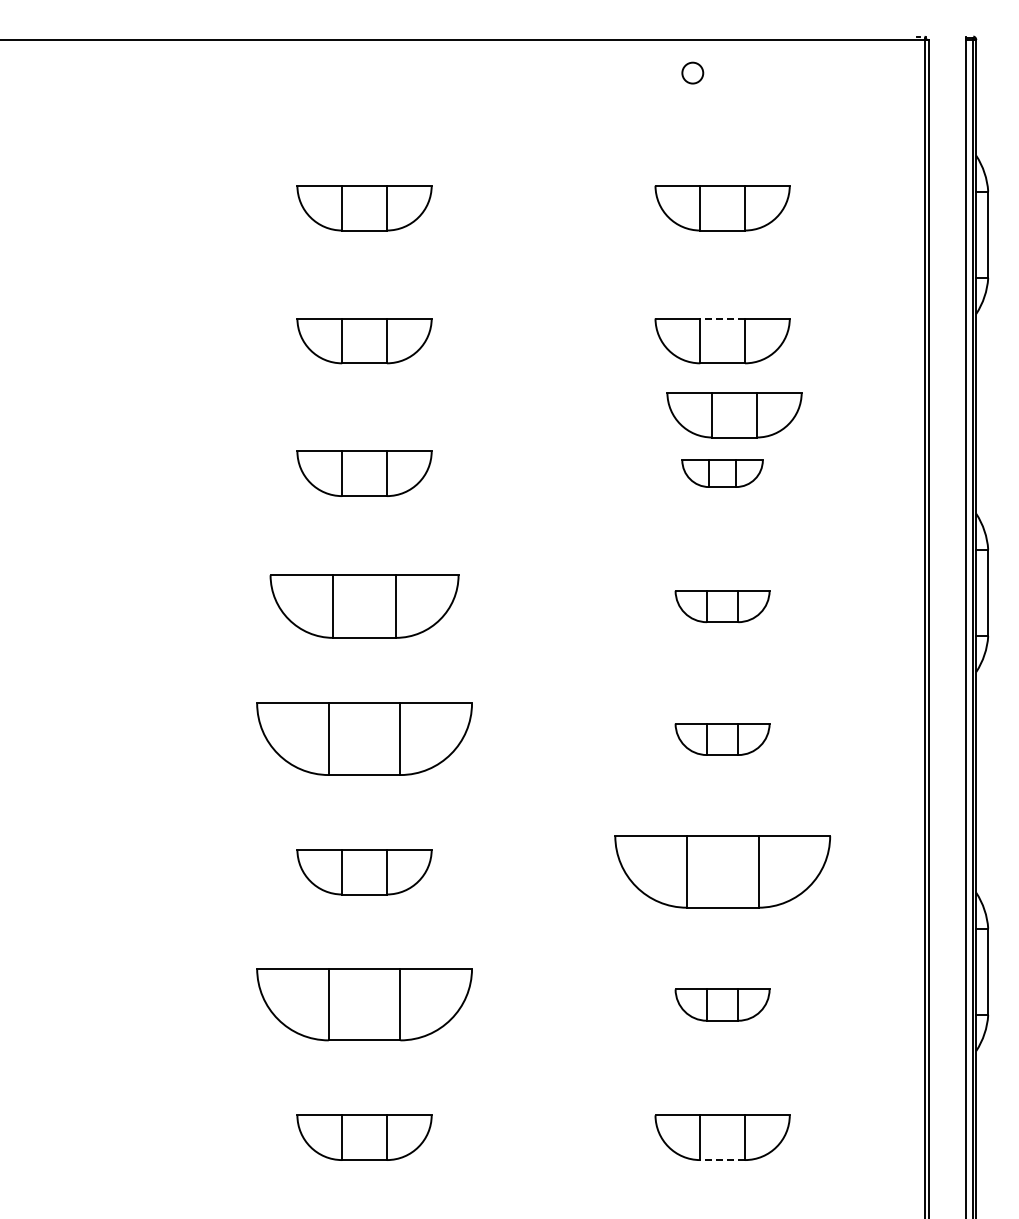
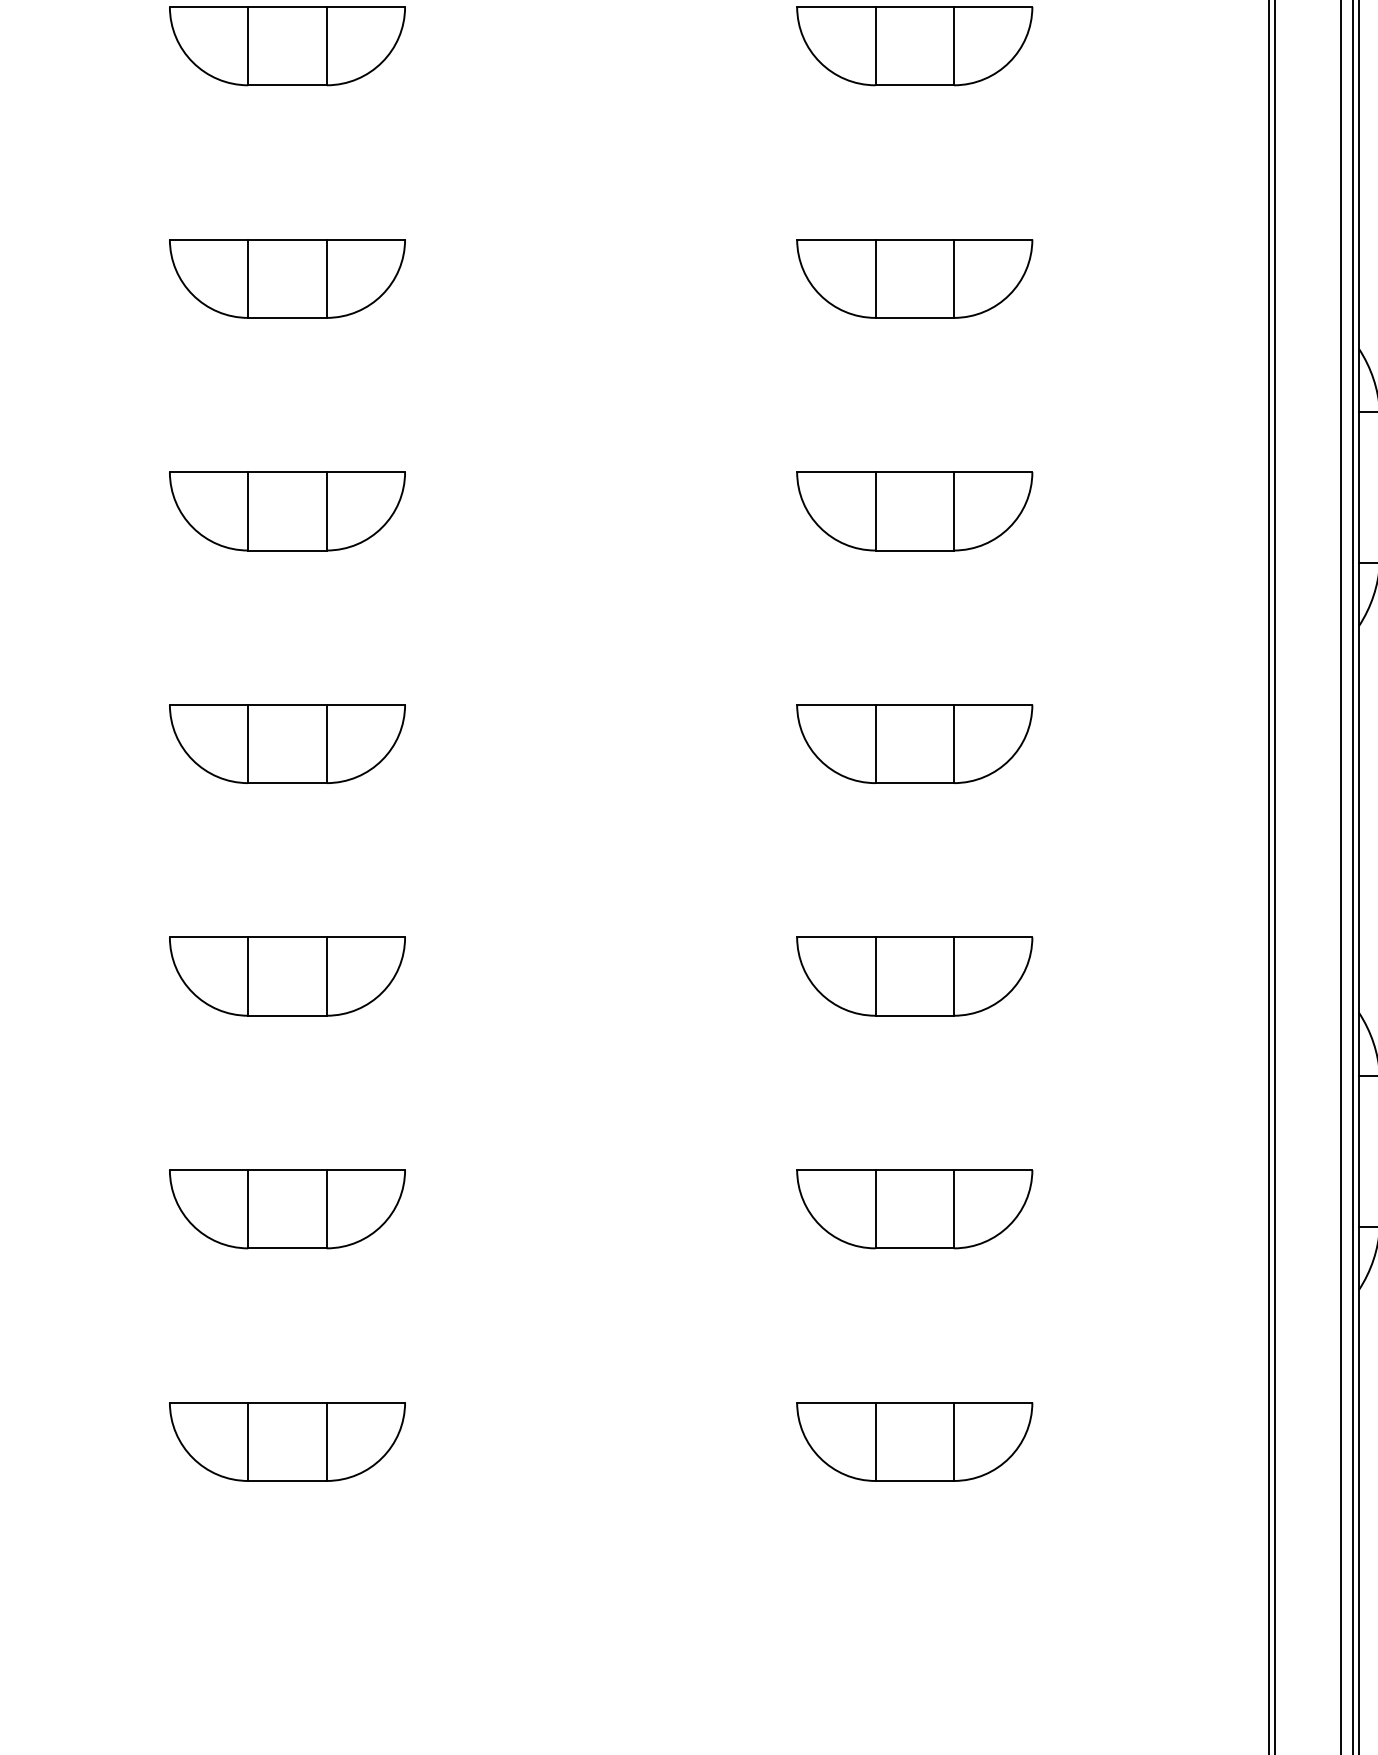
line: (722, 318) -> (914, 6), dashed -> solid
part: (734, 415) -> (935, 176), removed
part: (722, 473) -> (914, 278), size x1.67
part: (364, 606) -> (287, 511), size x0.71
part: (722, 606) -> (914, 511), size x1.43
part: (364, 739) -> (287, 744), size x0.62
part: (722, 739) -> (914, 744), size x1.43
part: (722, 872) -> (914, 977), size x0.62
part: (364, 1005) -> (287, 1210), size x0.62
part: (722, 1005) -> (914, 1210), size x1.43
line: (722, 1160) -> (914, 1481), dashed -> solid

